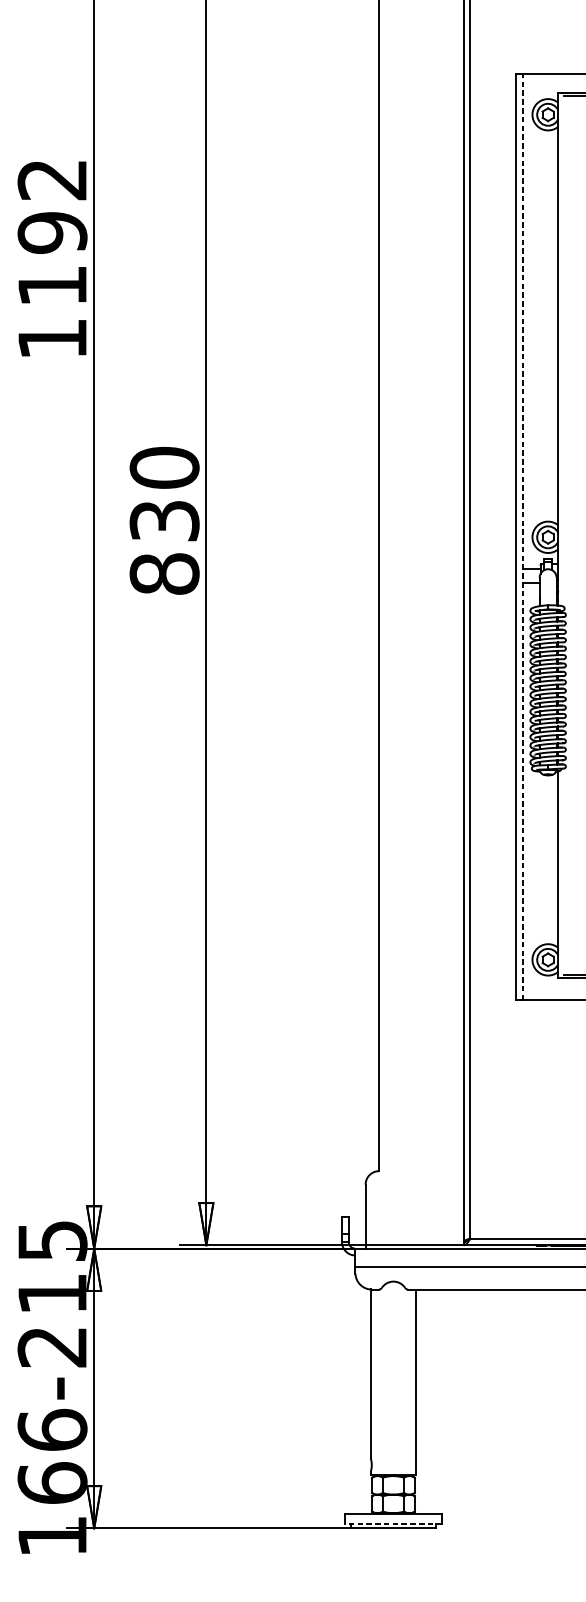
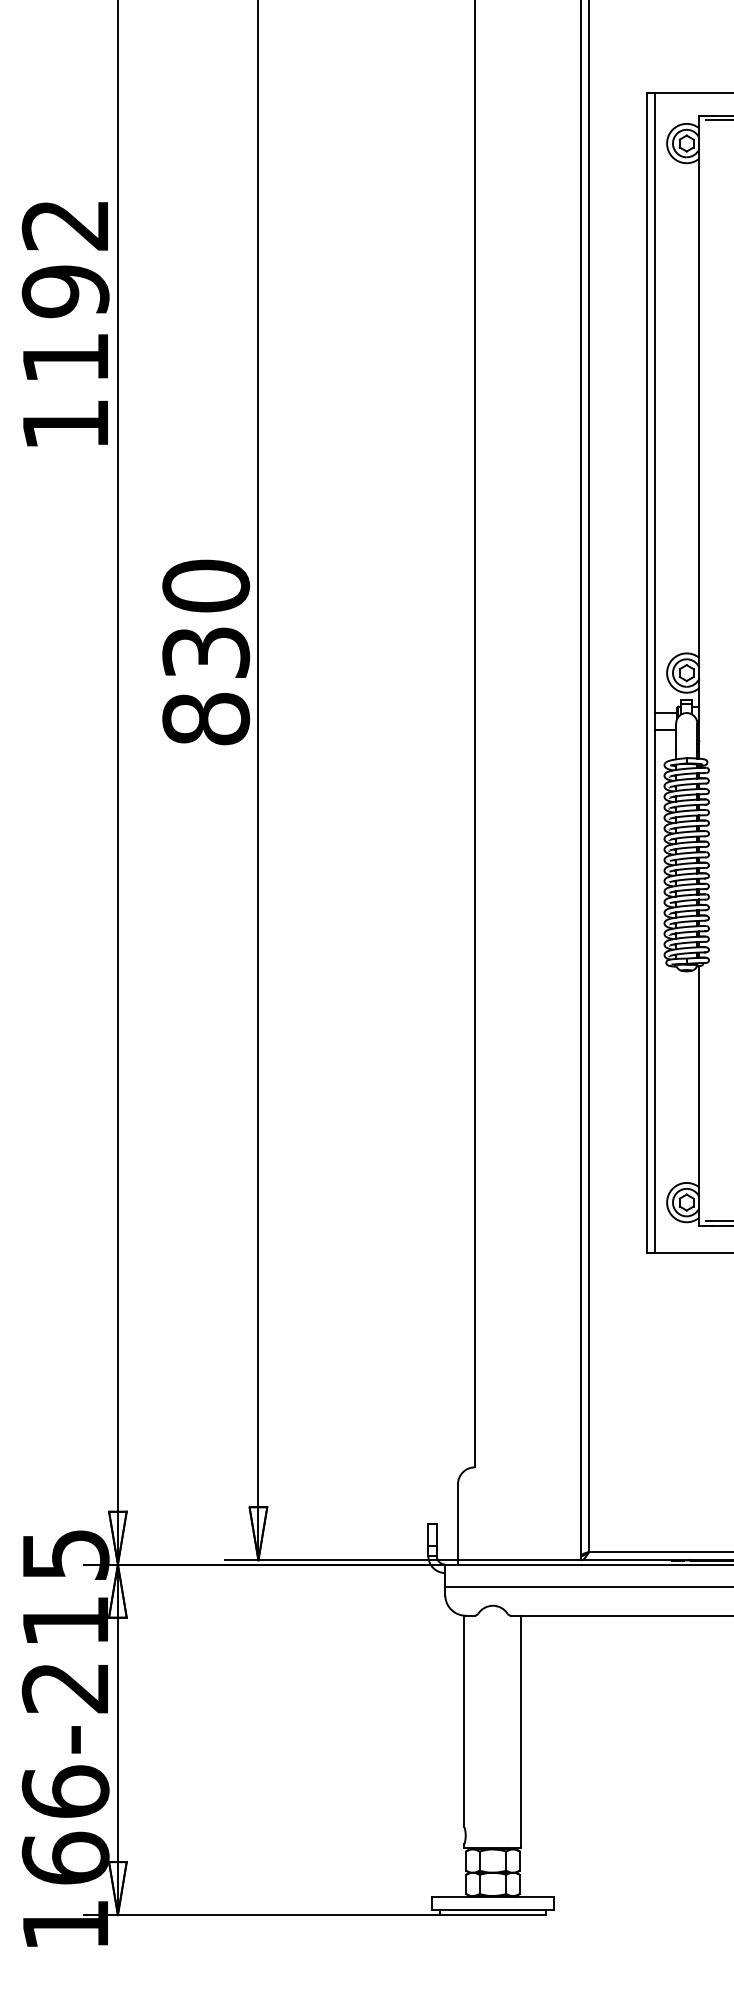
line: (522, 536) -> (654, 672), dashed -> solid
line: (393, 1523) -> (492, 1909), dashed -> solid

